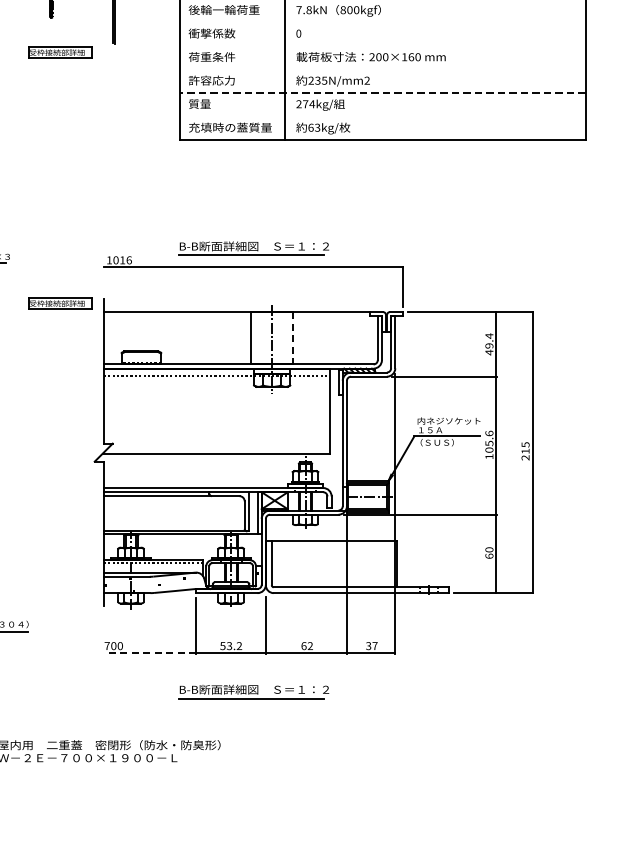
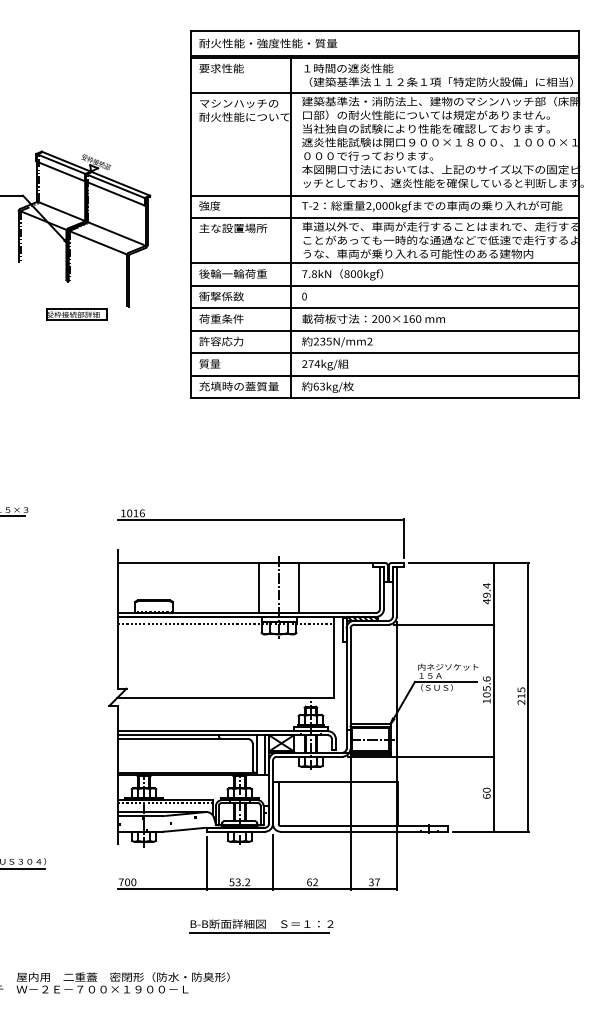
line: (382, 22) -> (384, 285), added
line: (382, 46) -> (384, 308), added
line: (382, 69) -> (384, 330), added
line: (383, 93) -> (385, 353), dashed -> solid
line: (382, 116) -> (384, 375), added
part: (253, 248) -> (261, 502), removed
part: (60, 303) -> (76, 554), removed
line: (293, 338) -> (299, 588), dashed -> solid
line: (149, 653) -> (161, 889), dashed -> solid

